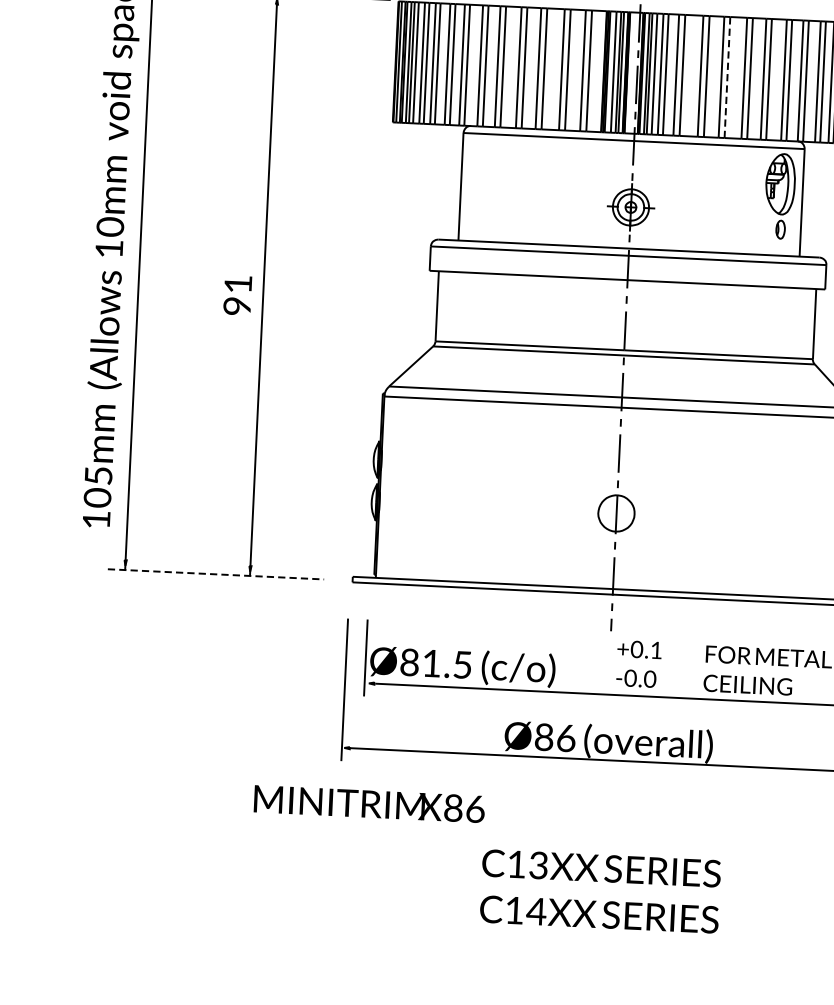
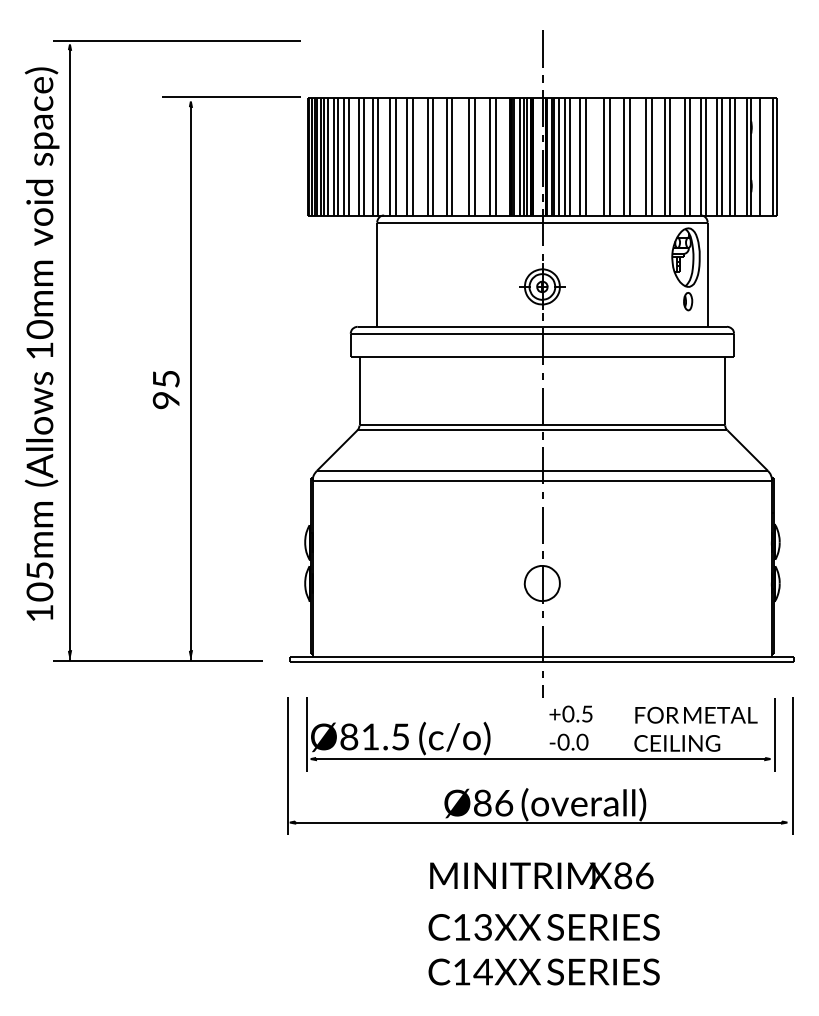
line: (727, 77) -> (629, 156), dashed -> solid
text: (238, 284) -> (166, 379), 91 -> 95
line: (215, 574) -> (157, 660), dashed -> solid
text: (656, 649) -> (587, 713), +0.1 -> +0.5
text: (369, 803) -> (541, 875), moved

